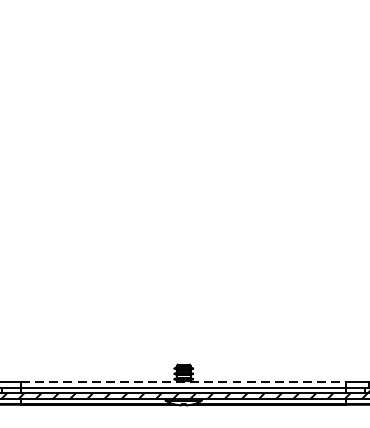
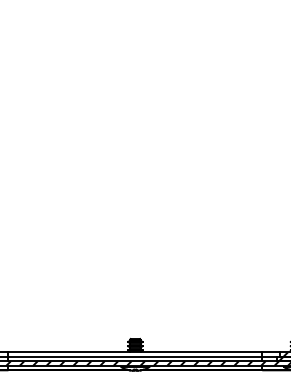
line: (183, 381) -> (135, 352), dashed -> solid

